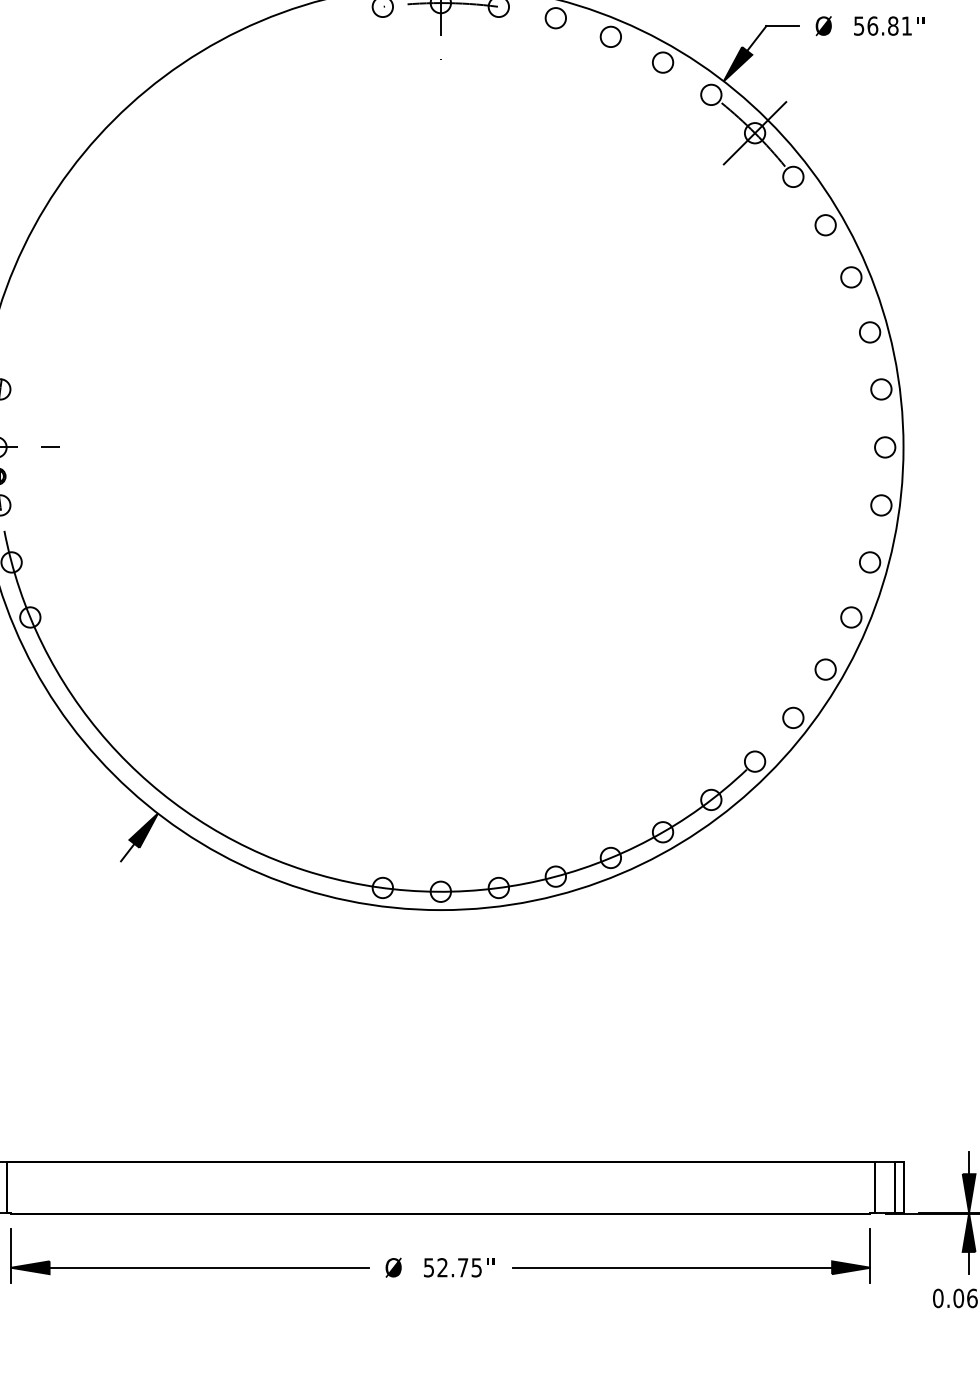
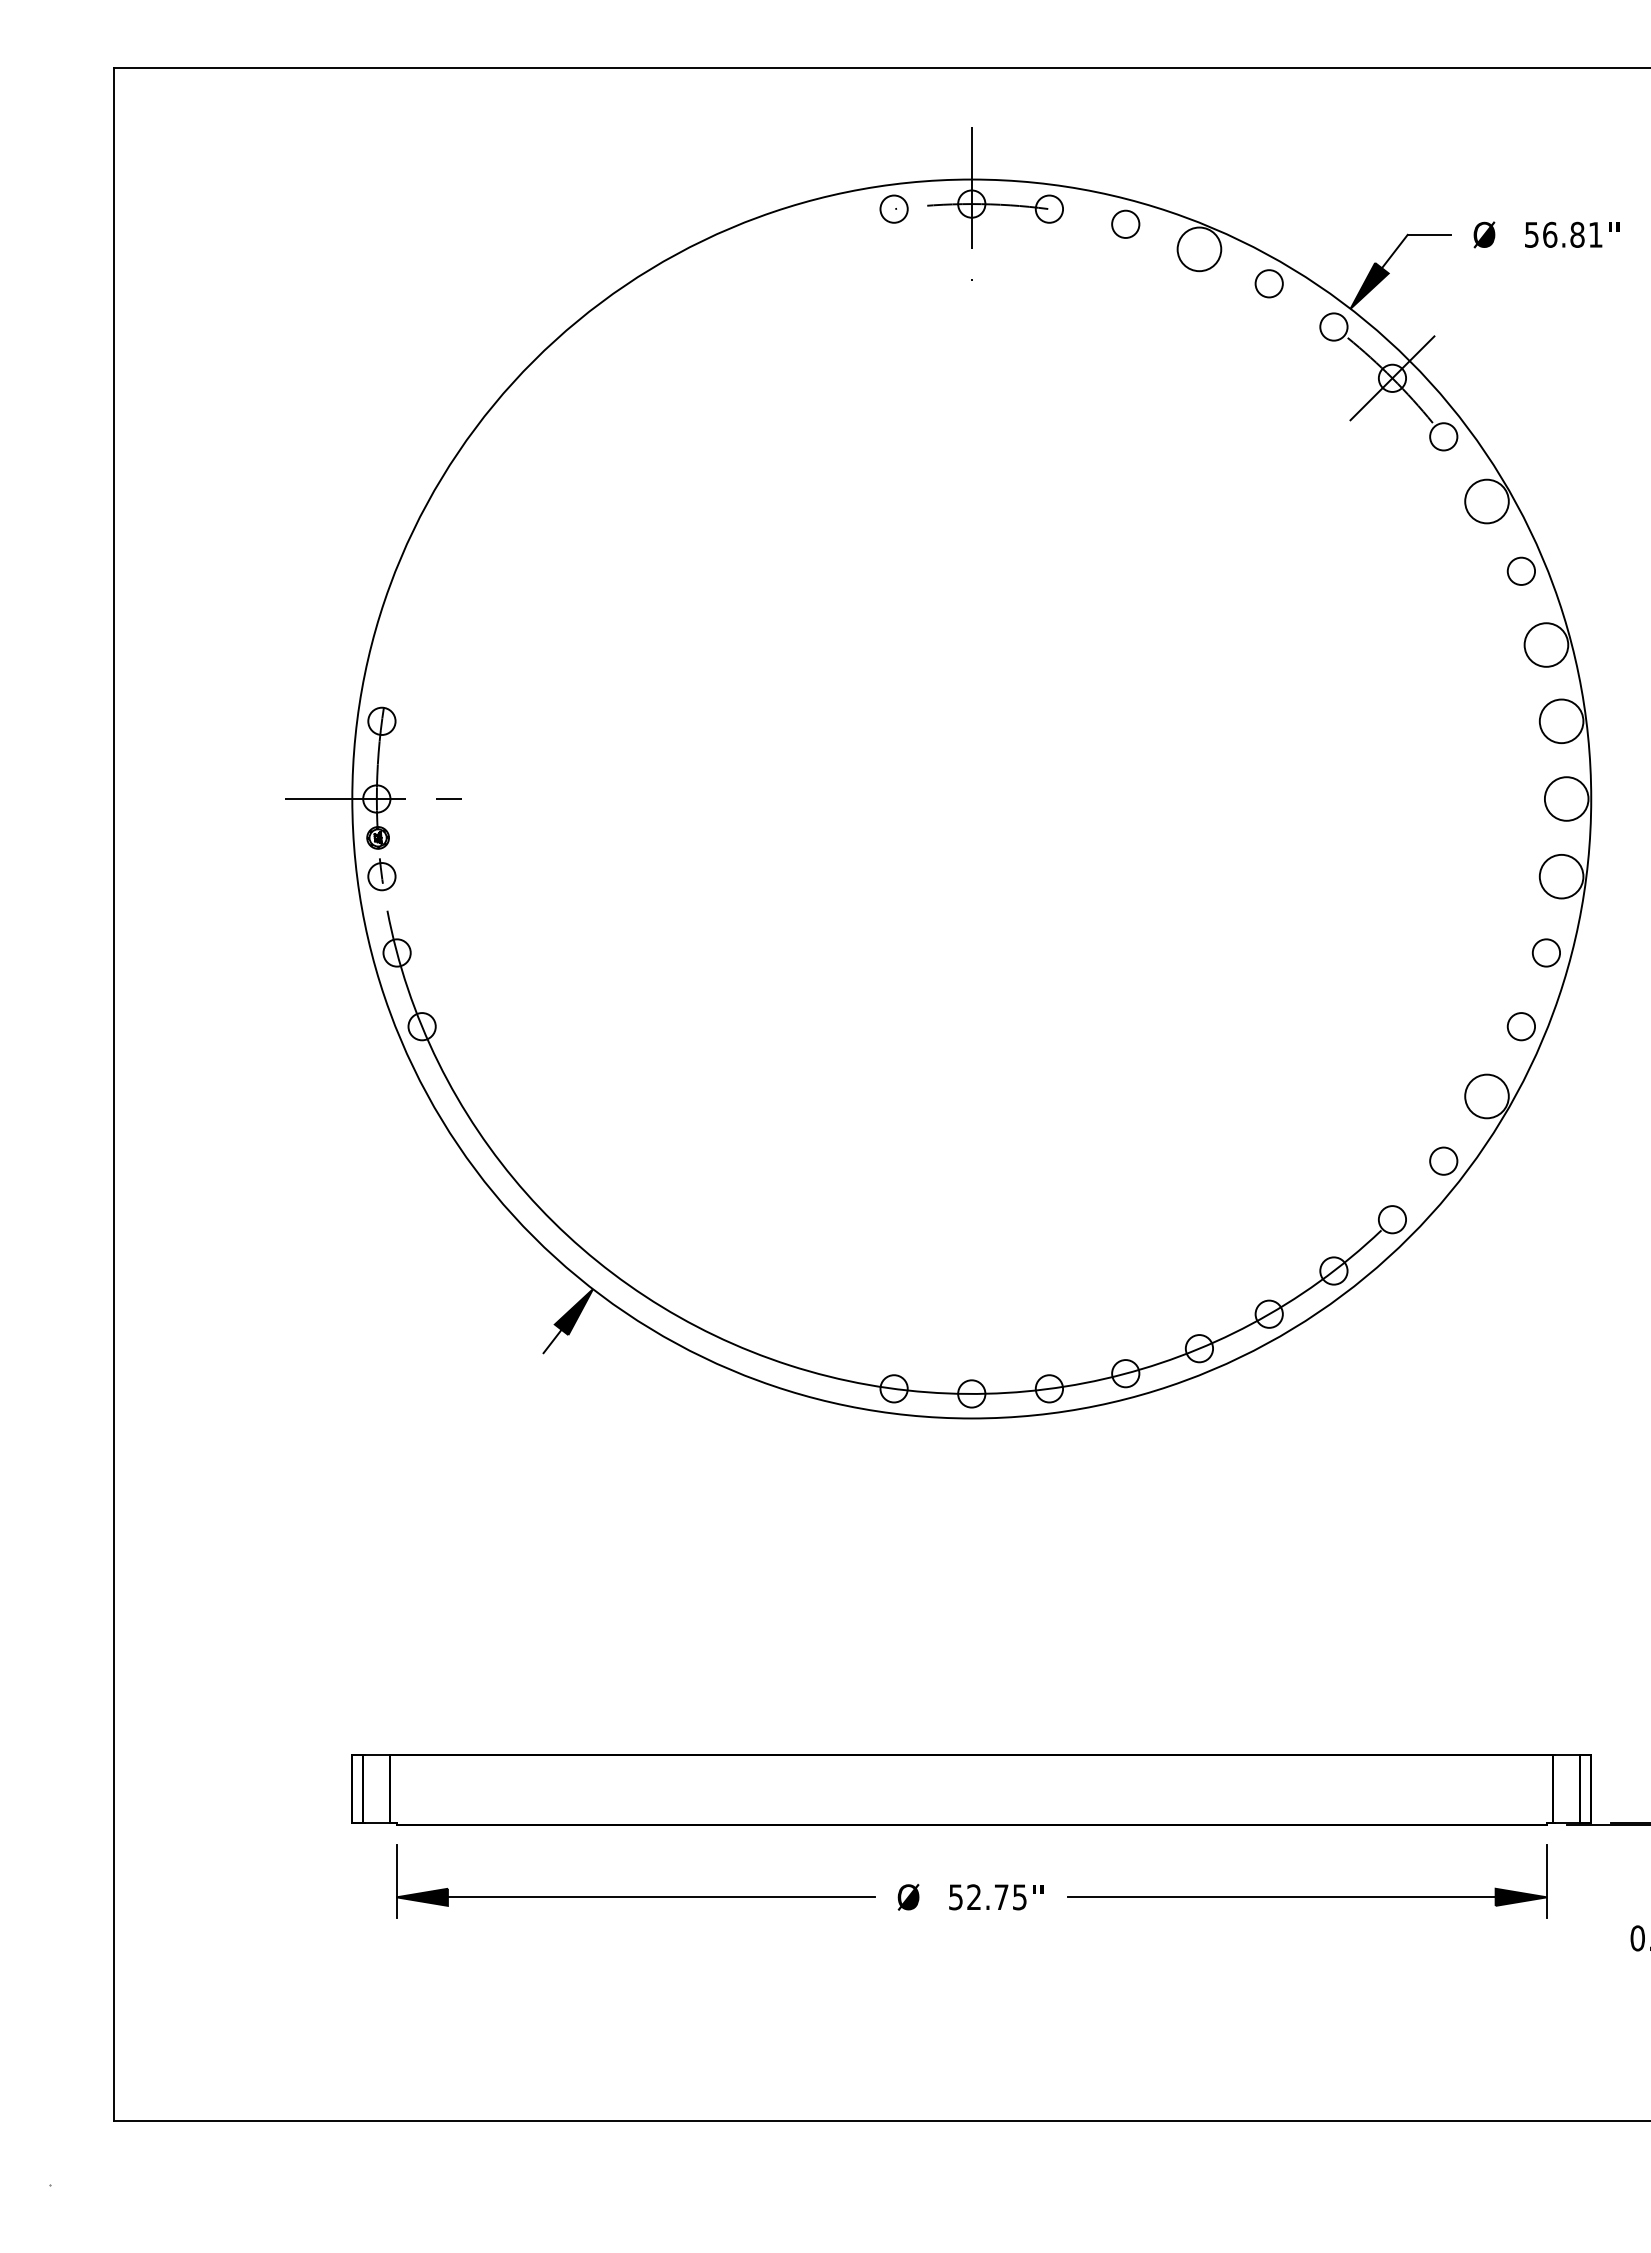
circle: (610, 37) -> (1199, 249), size x1.6
circle: (825, 225) -> (1486, 501), size x1.6
circle: (870, 332) -> (1546, 644), size x1.6
circle: (881, 388) -> (1561, 720), size x1.6
circle: (885, 447) -> (1566, 798), size x1.6
circle: (881, 505) -> (1561, 876), size x1.6
circle: (825, 669) -> (1486, 1096), size x1.6

